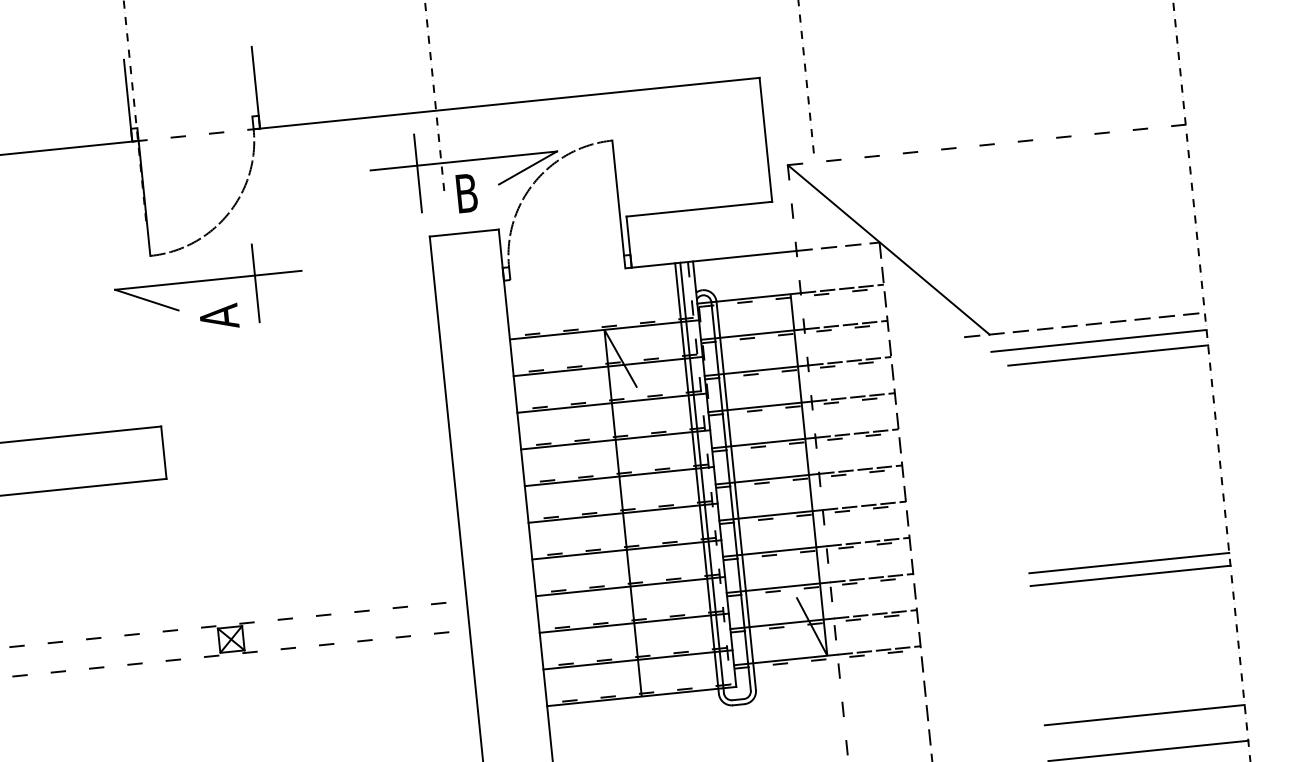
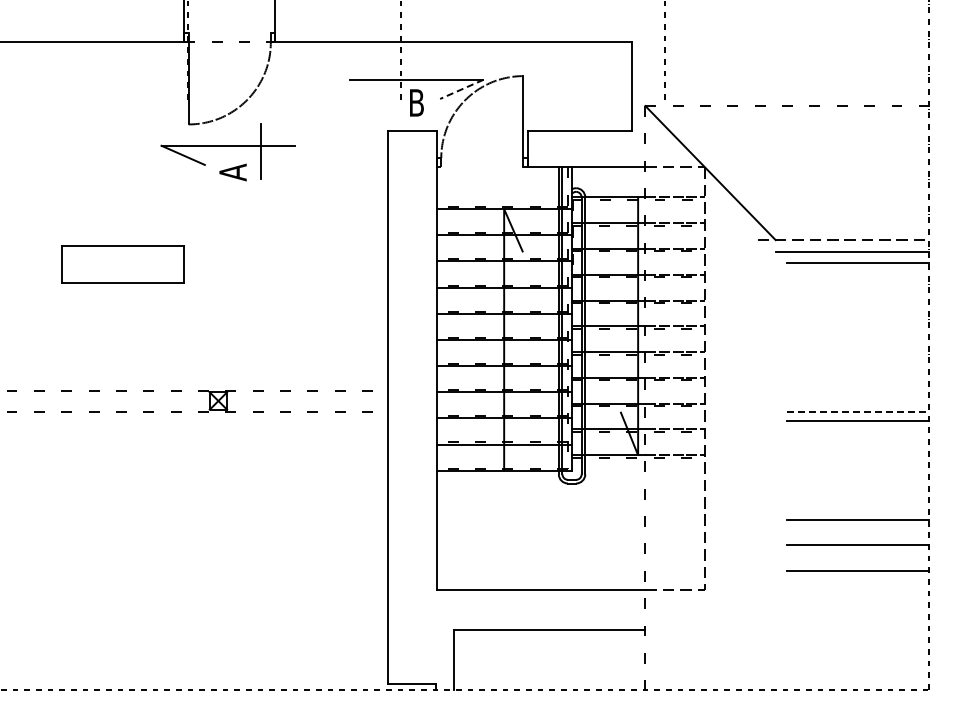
line: (527, 168) -> (461, 89), solid -> dashed
line: (417, 173) -> (383, 85), removed
line: (1130, 563) -> (858, 411), solid -> dashed

